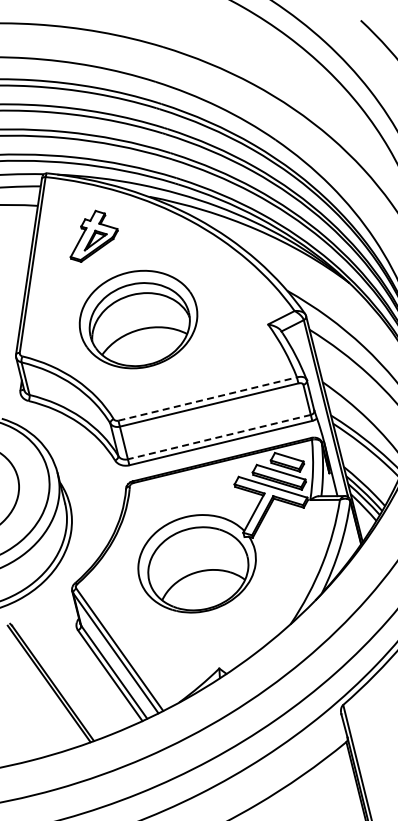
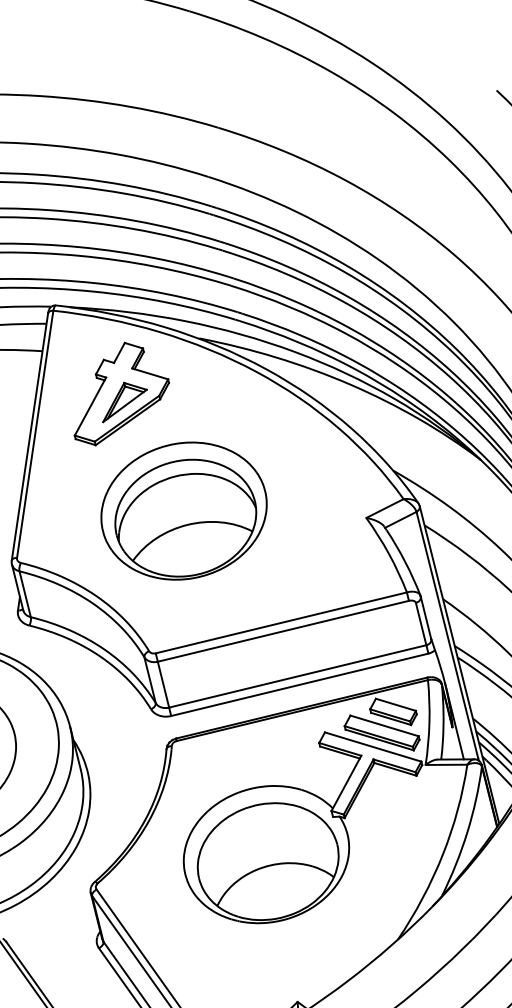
part: (93, 236) -> (120, 394), size x1.43
line: (207, 399) -> (281, 623), dashed -> solid
line: (218, 437) -> (296, 676), dashed -> solid

